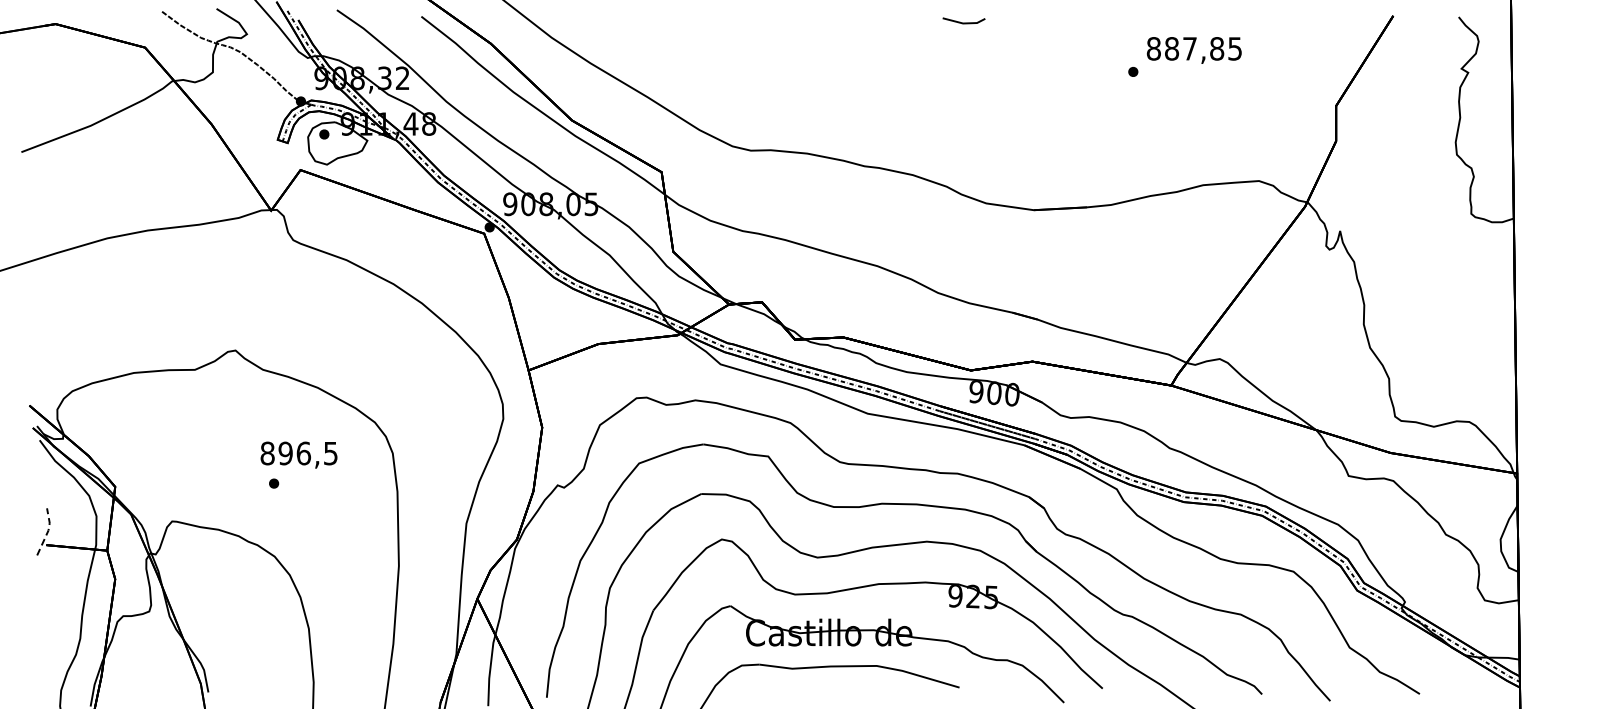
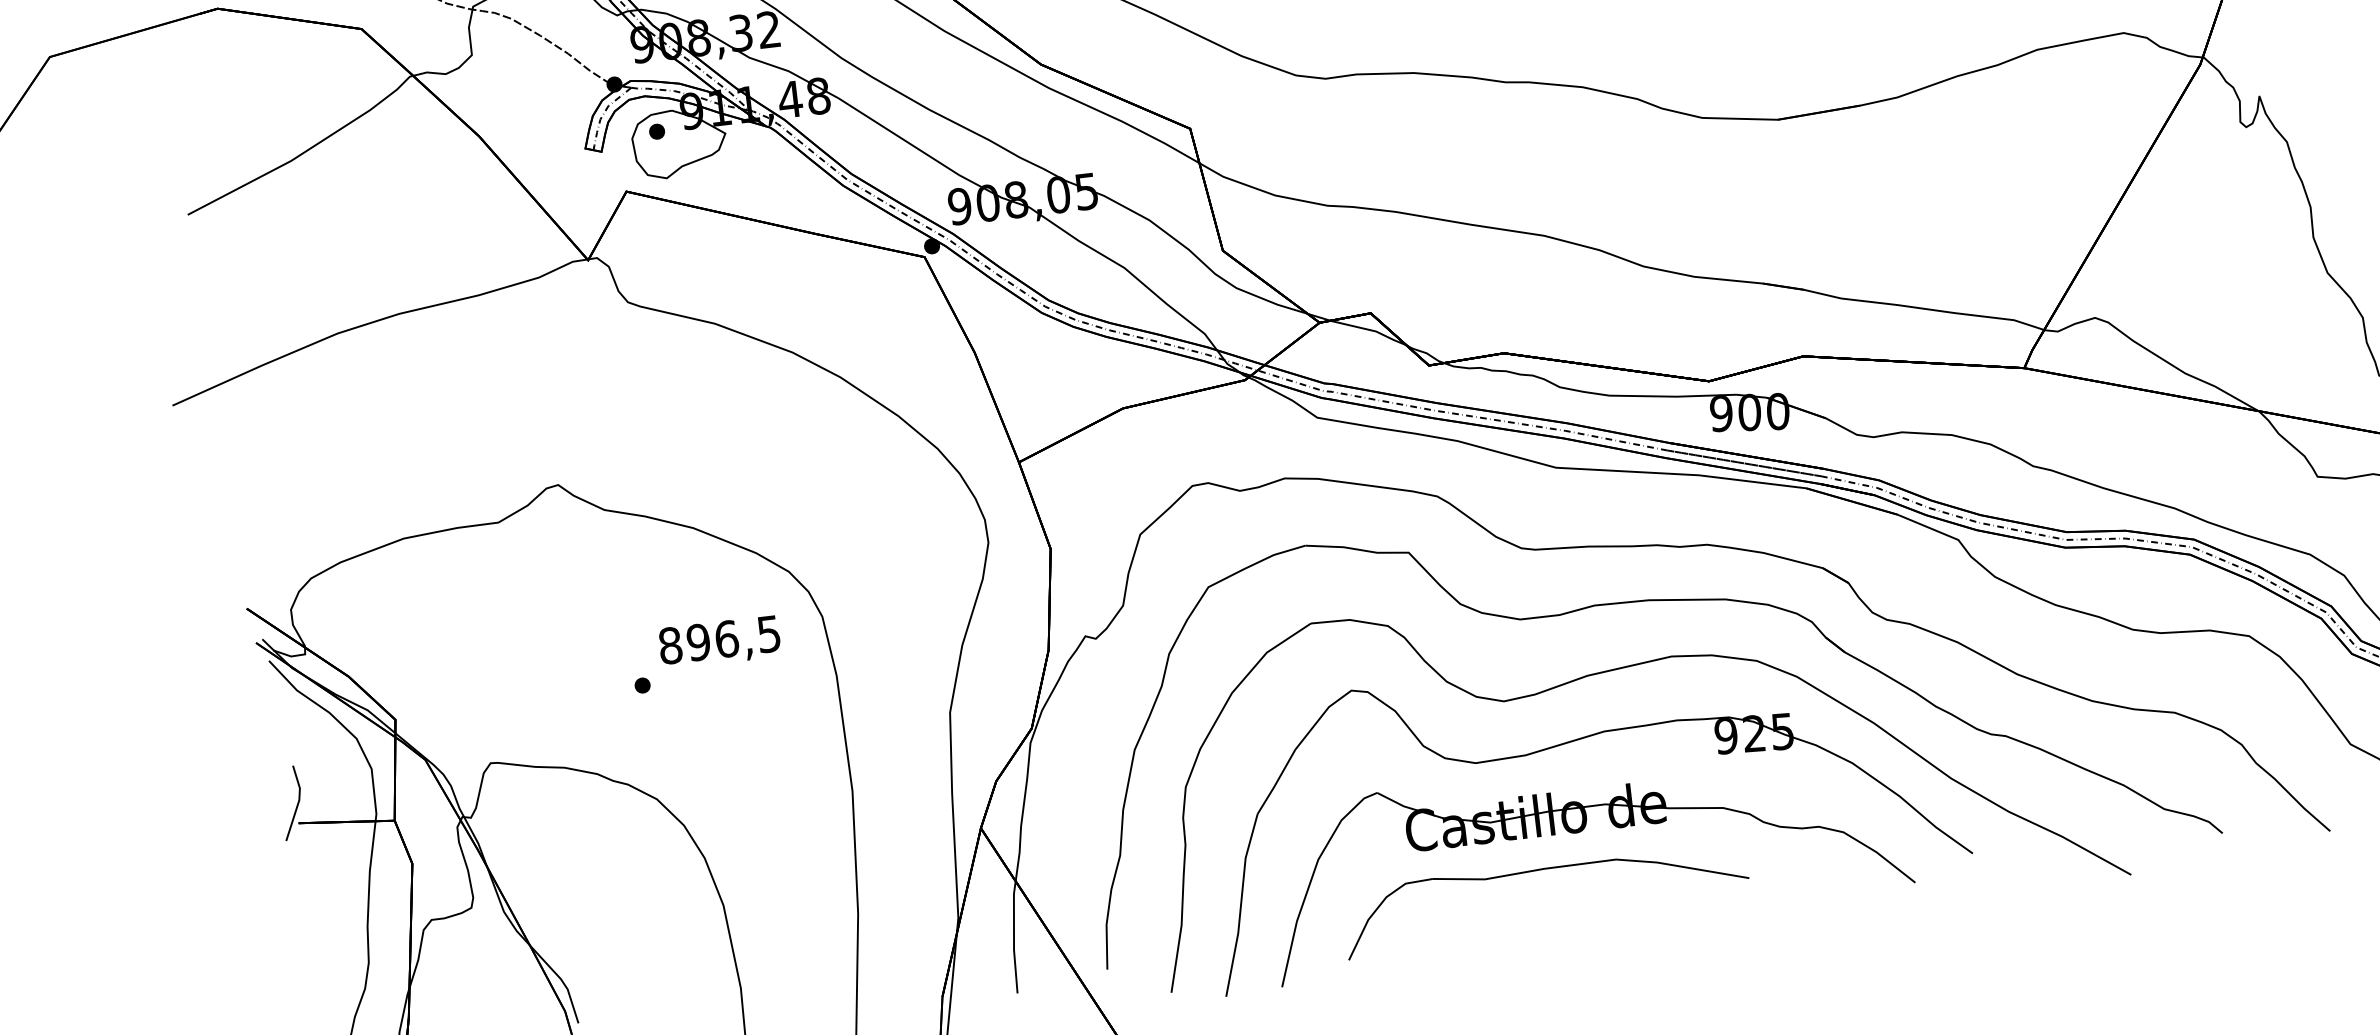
text: (298, 454) -> (718, 641), moved
line: (48, 531) -> (299, 801), dashed -> solid

